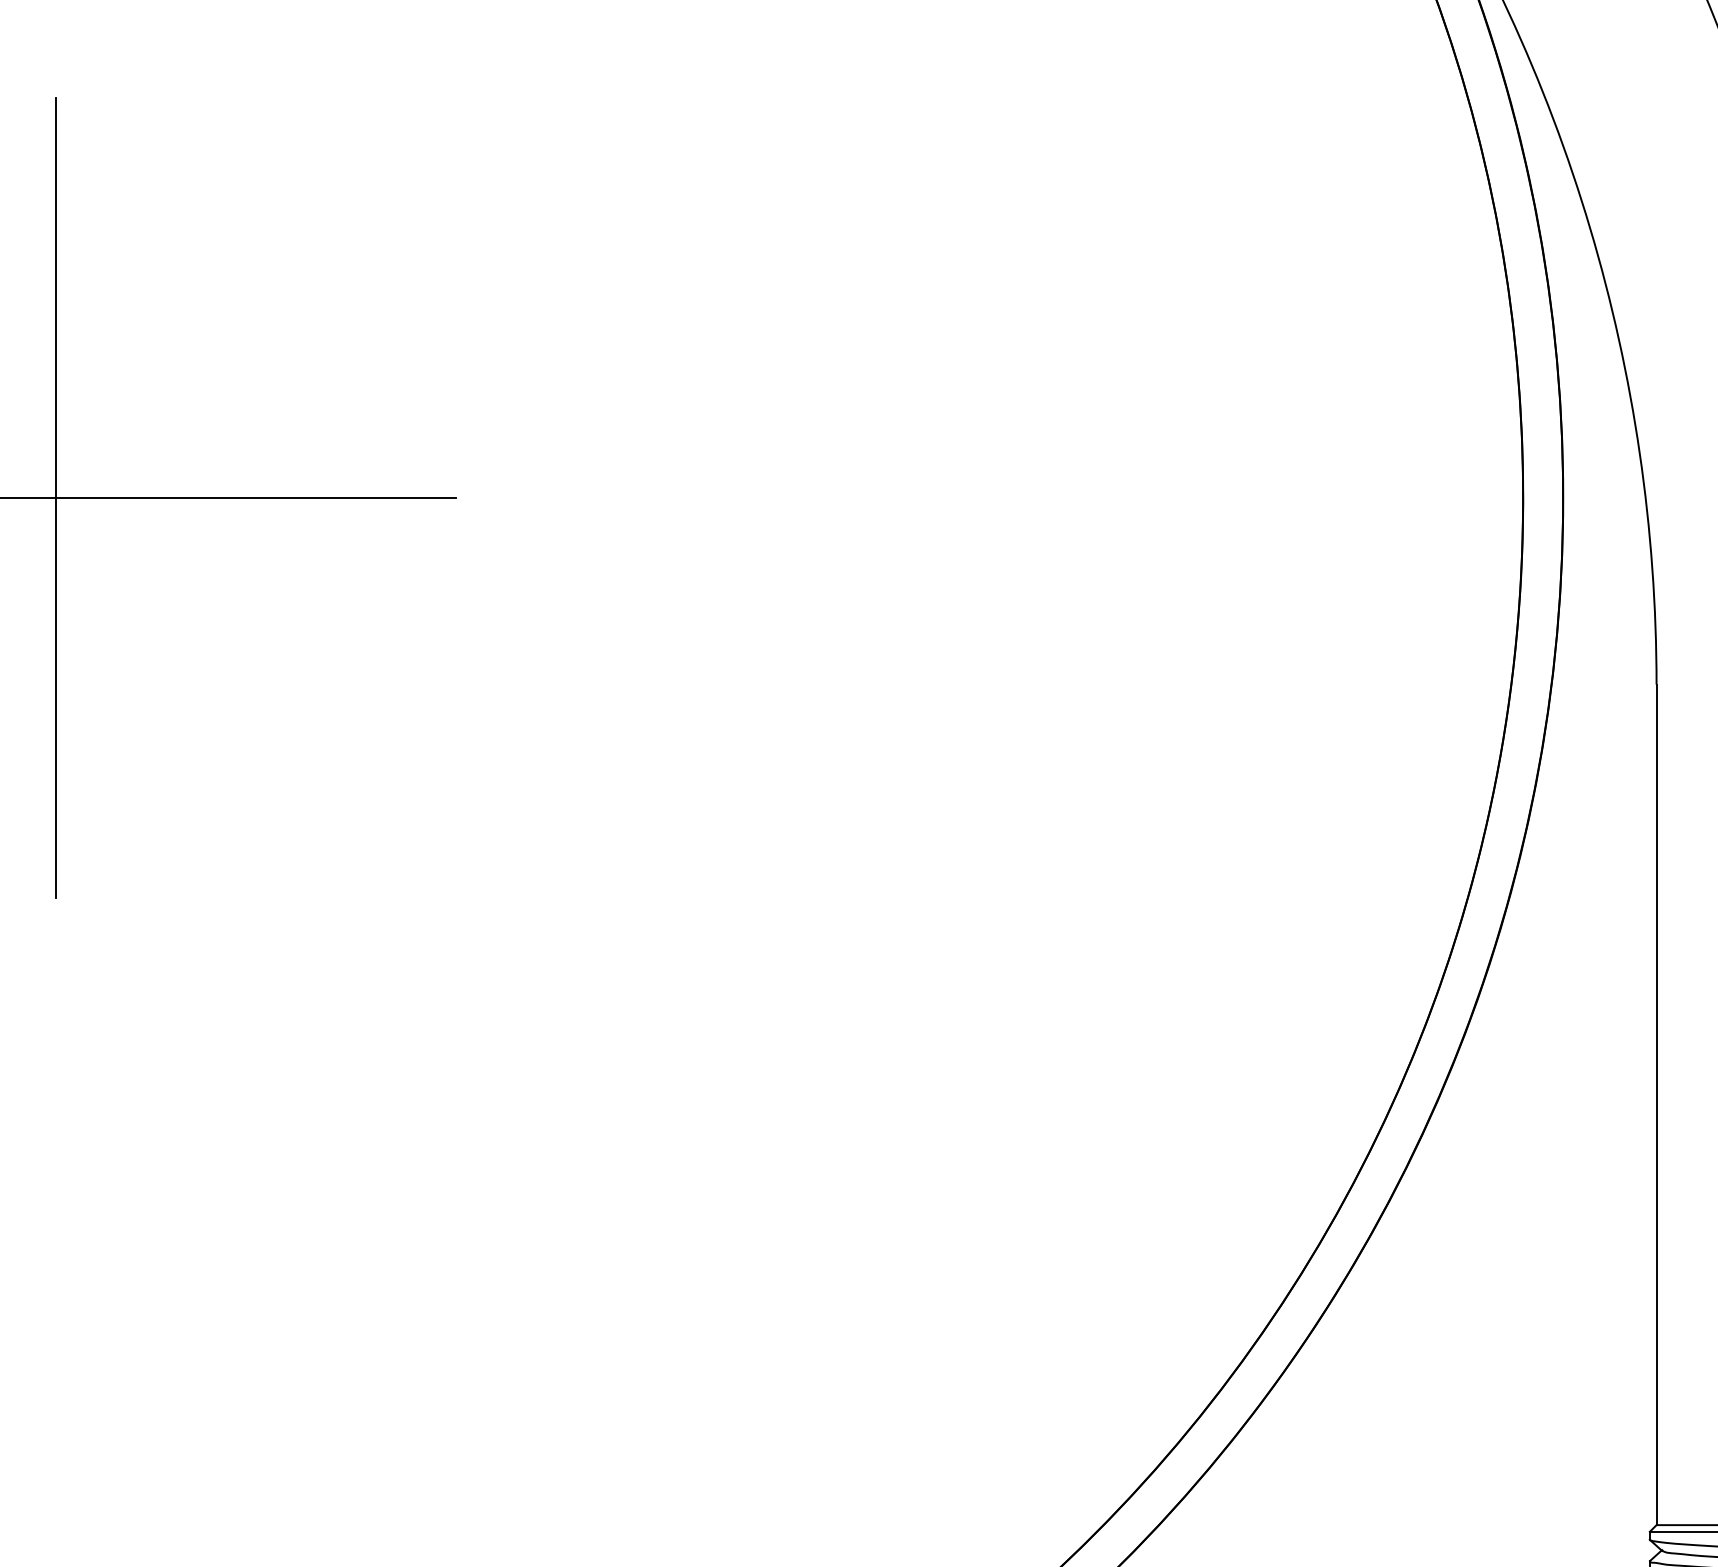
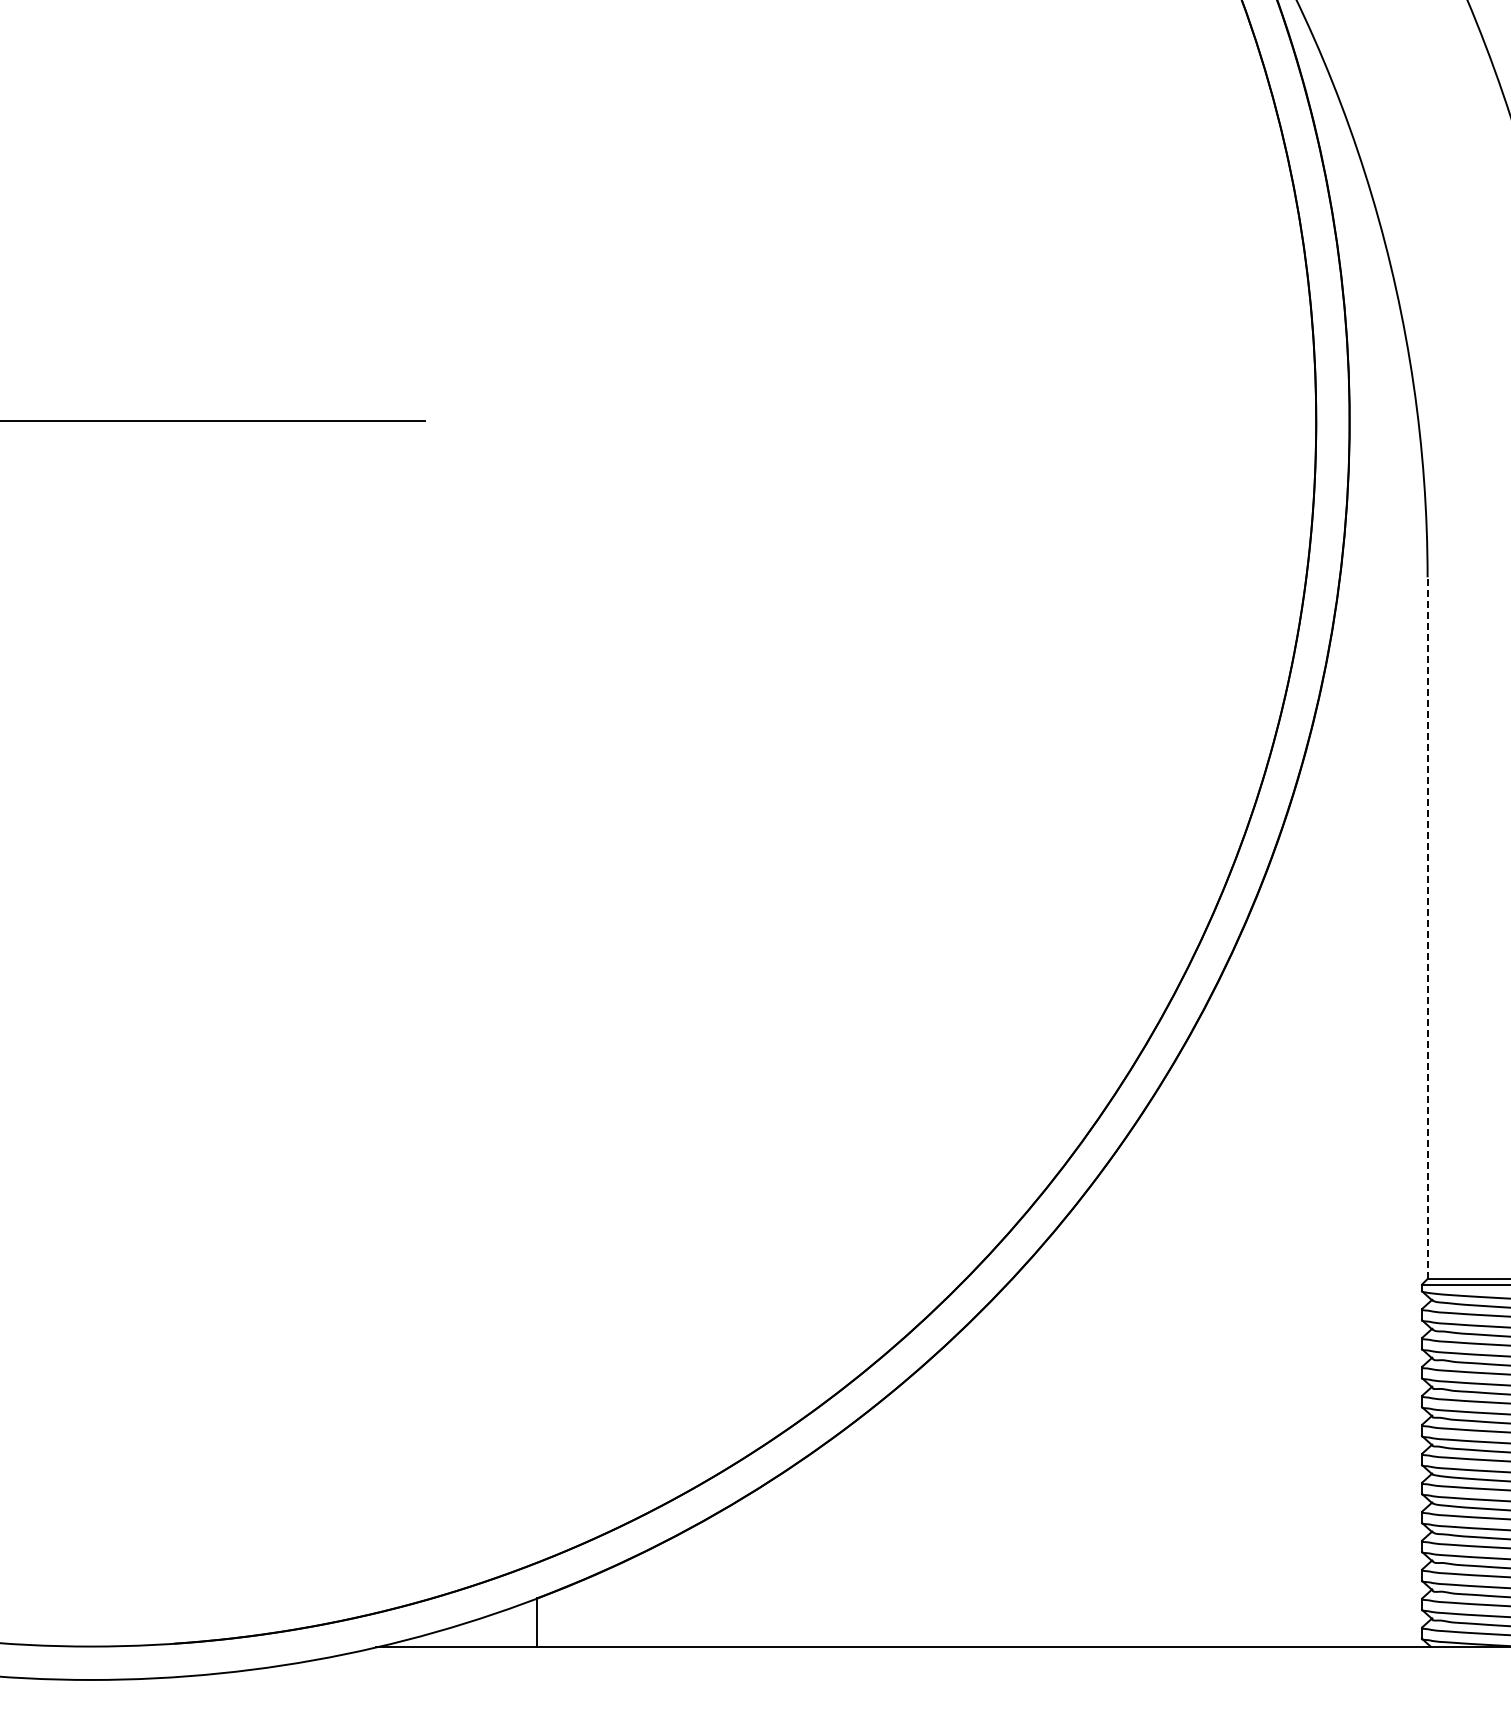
line: (56, 497) -> (91, 421), removed
line: (1656, 1105) -> (1427, 928), solid -> dashed

